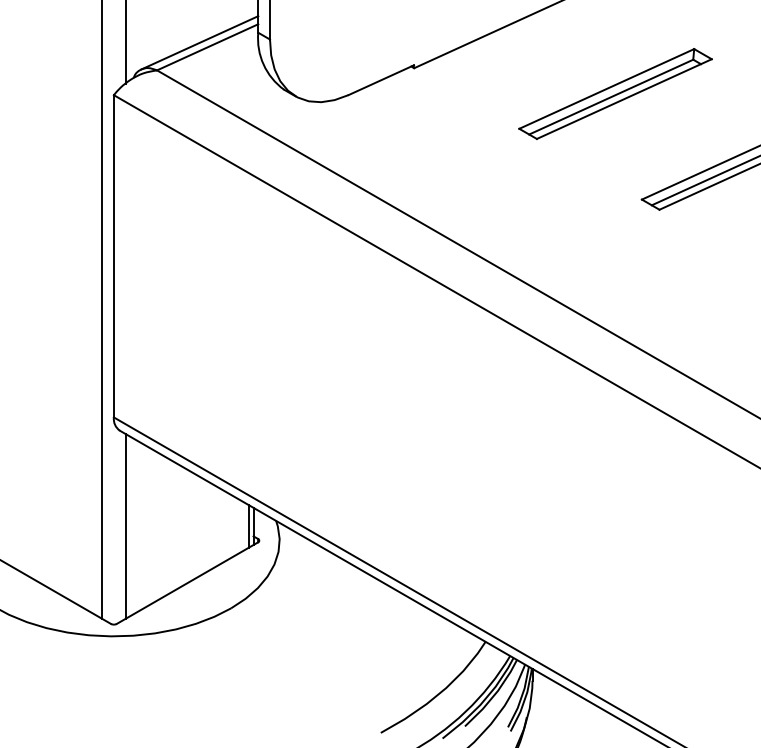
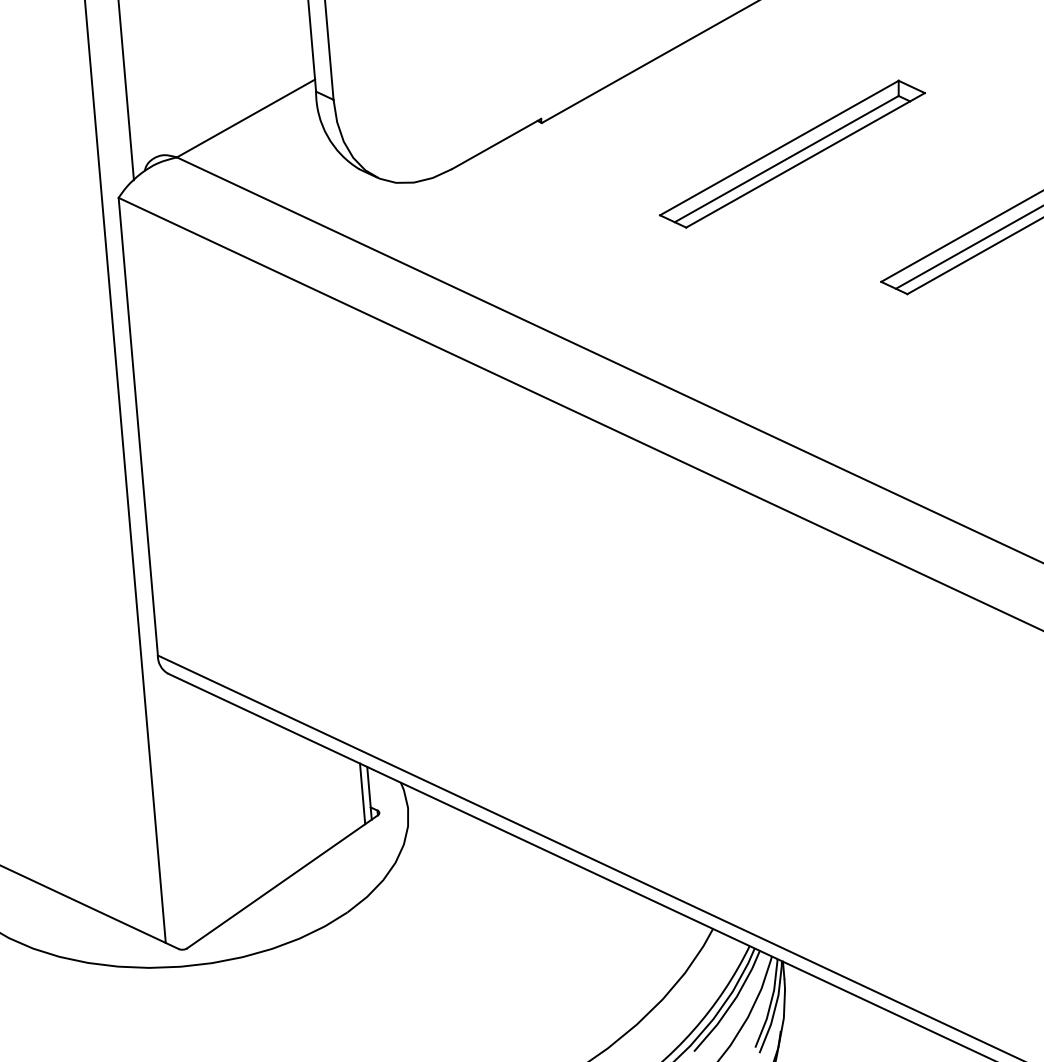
line: (199, 42) -> (233, 112), removed
part: (615, 93) -> (792, 153), moved
line: (125, 526) -> (187, 808), removed

